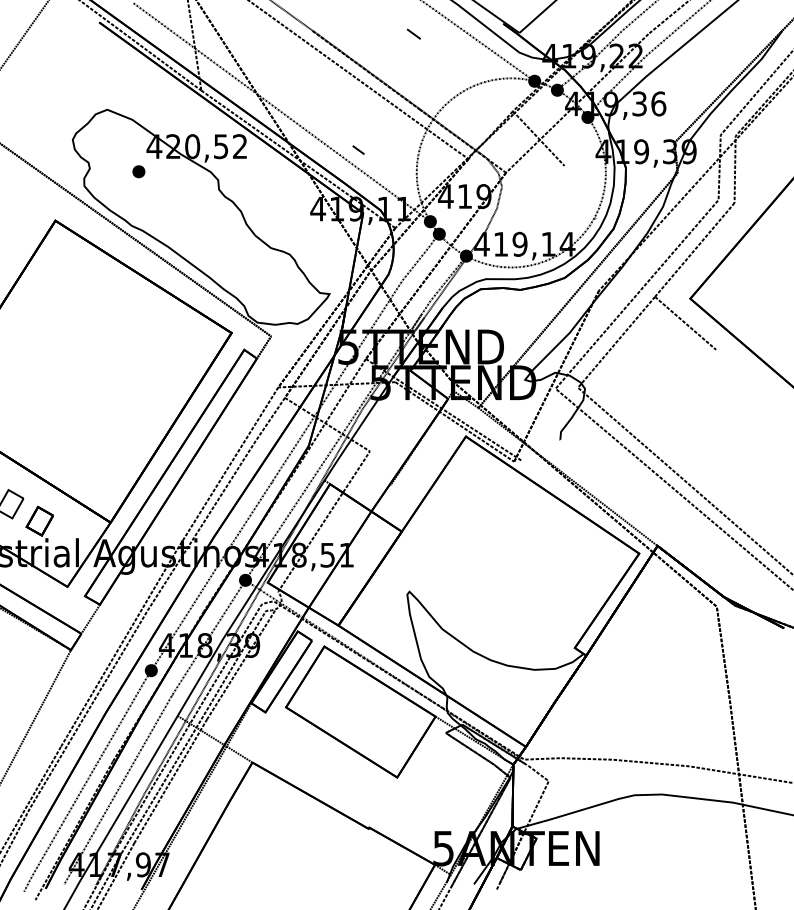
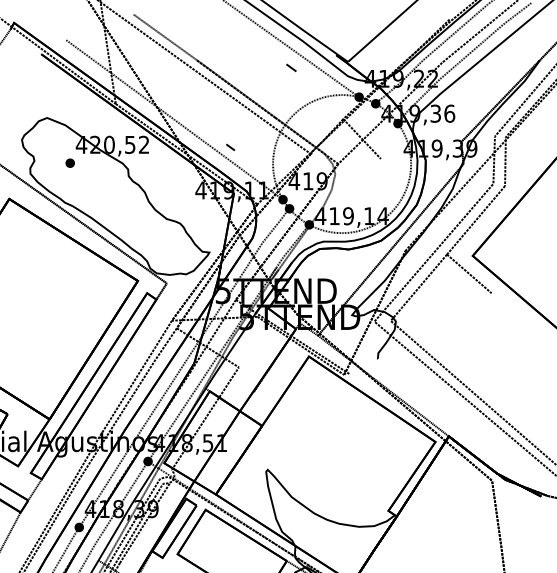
line: (413, 33) -> (291, 67), moved

